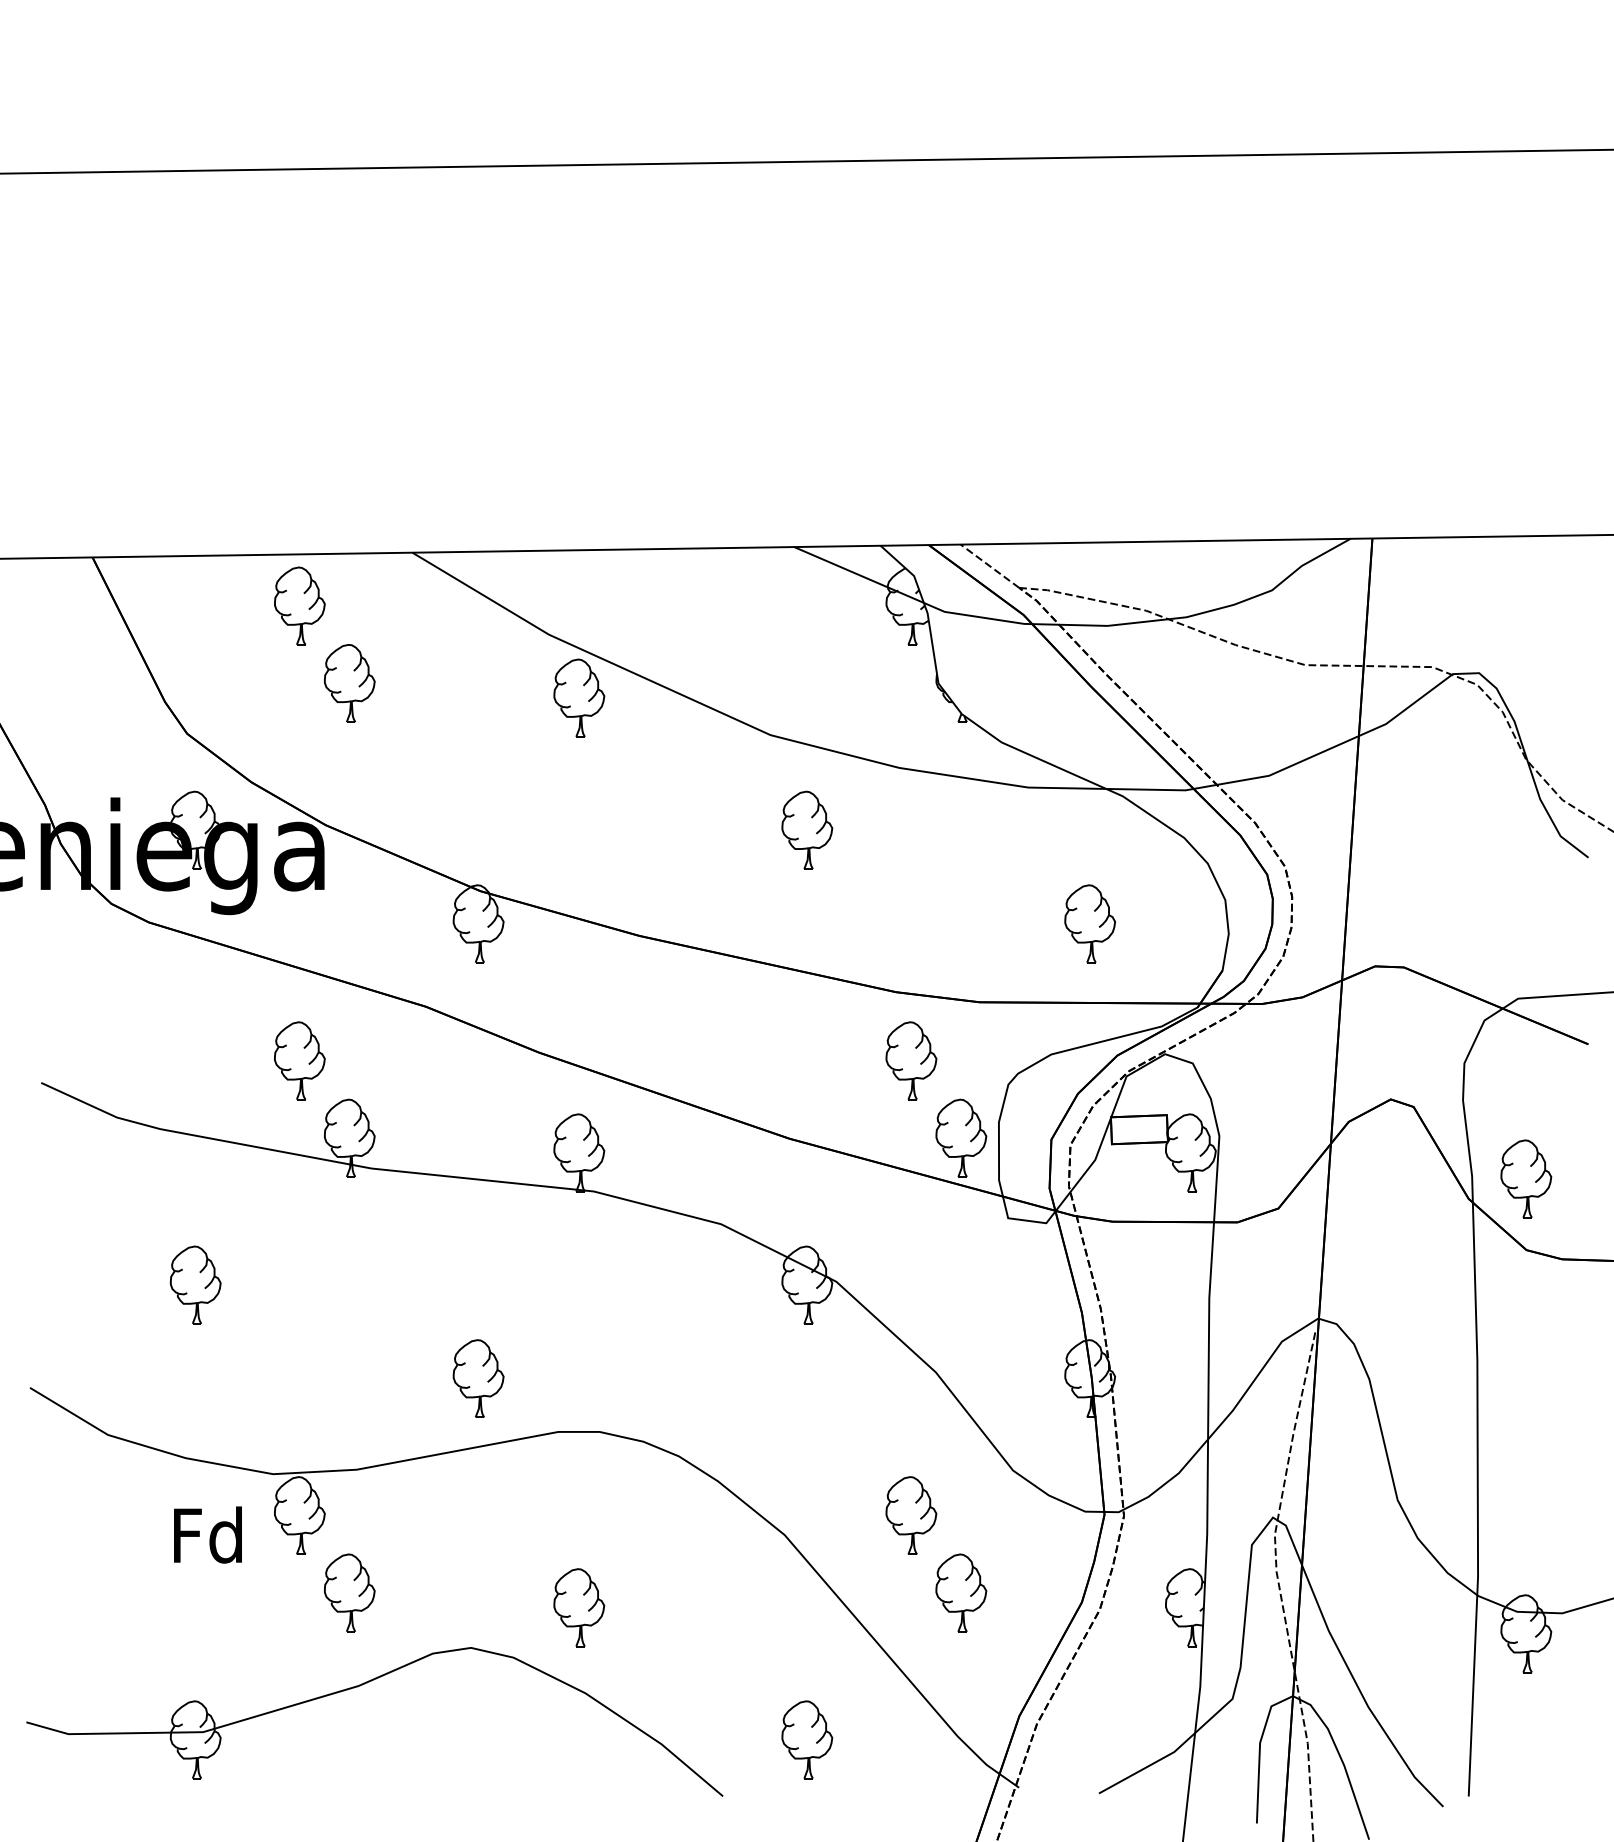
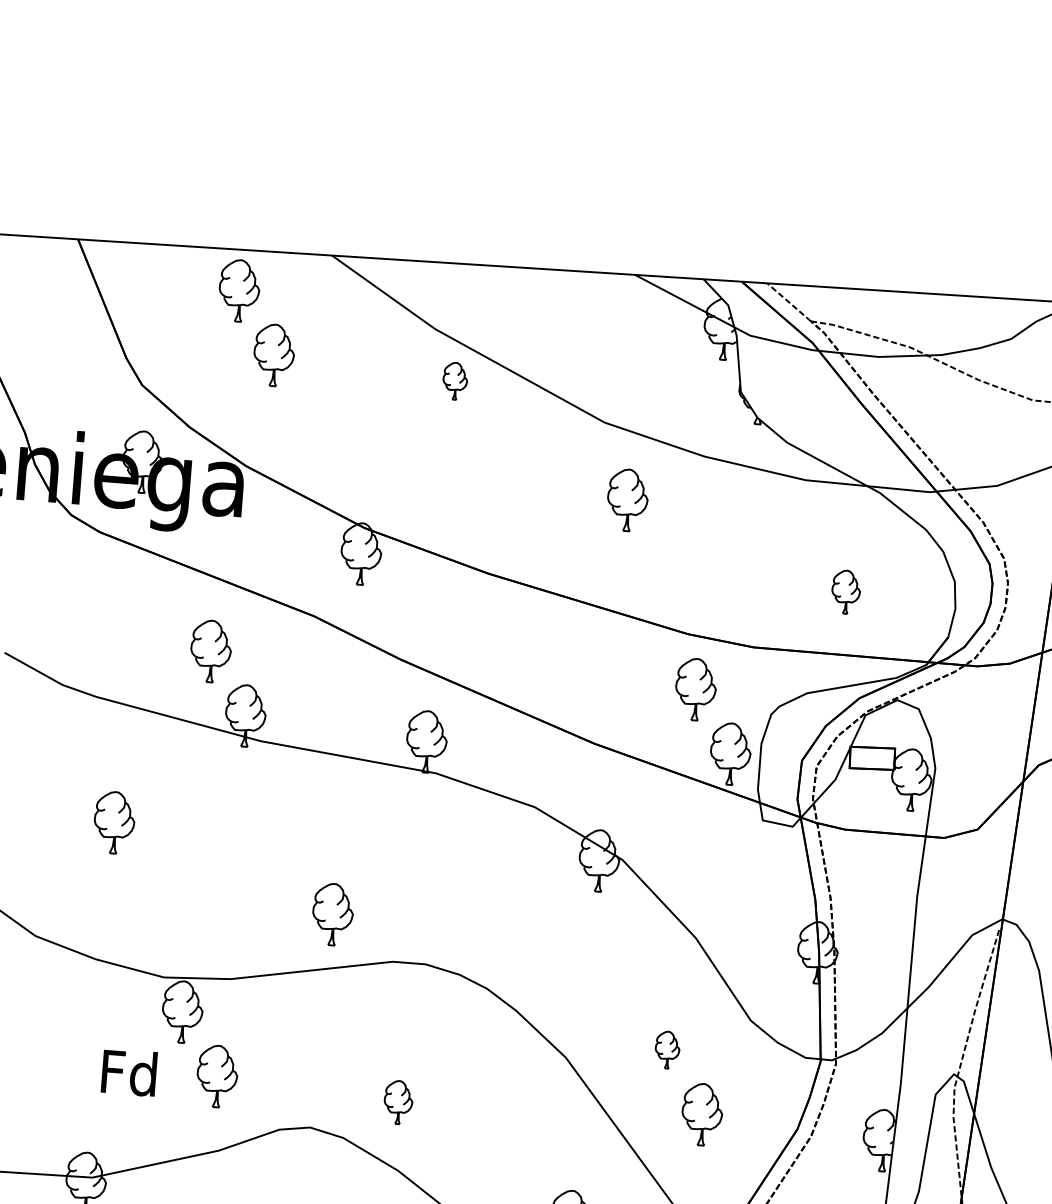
part: (579, 697) -> (455, 380), size x0.6
part: (1089, 923) -> (845, 591), size x0.7
part: (911, 1515) -> (667, 1050), size x0.6
text: (207, 1534) -> (128, 1072), moved
part: (579, 1607) -> (398, 1102), size x0.7

